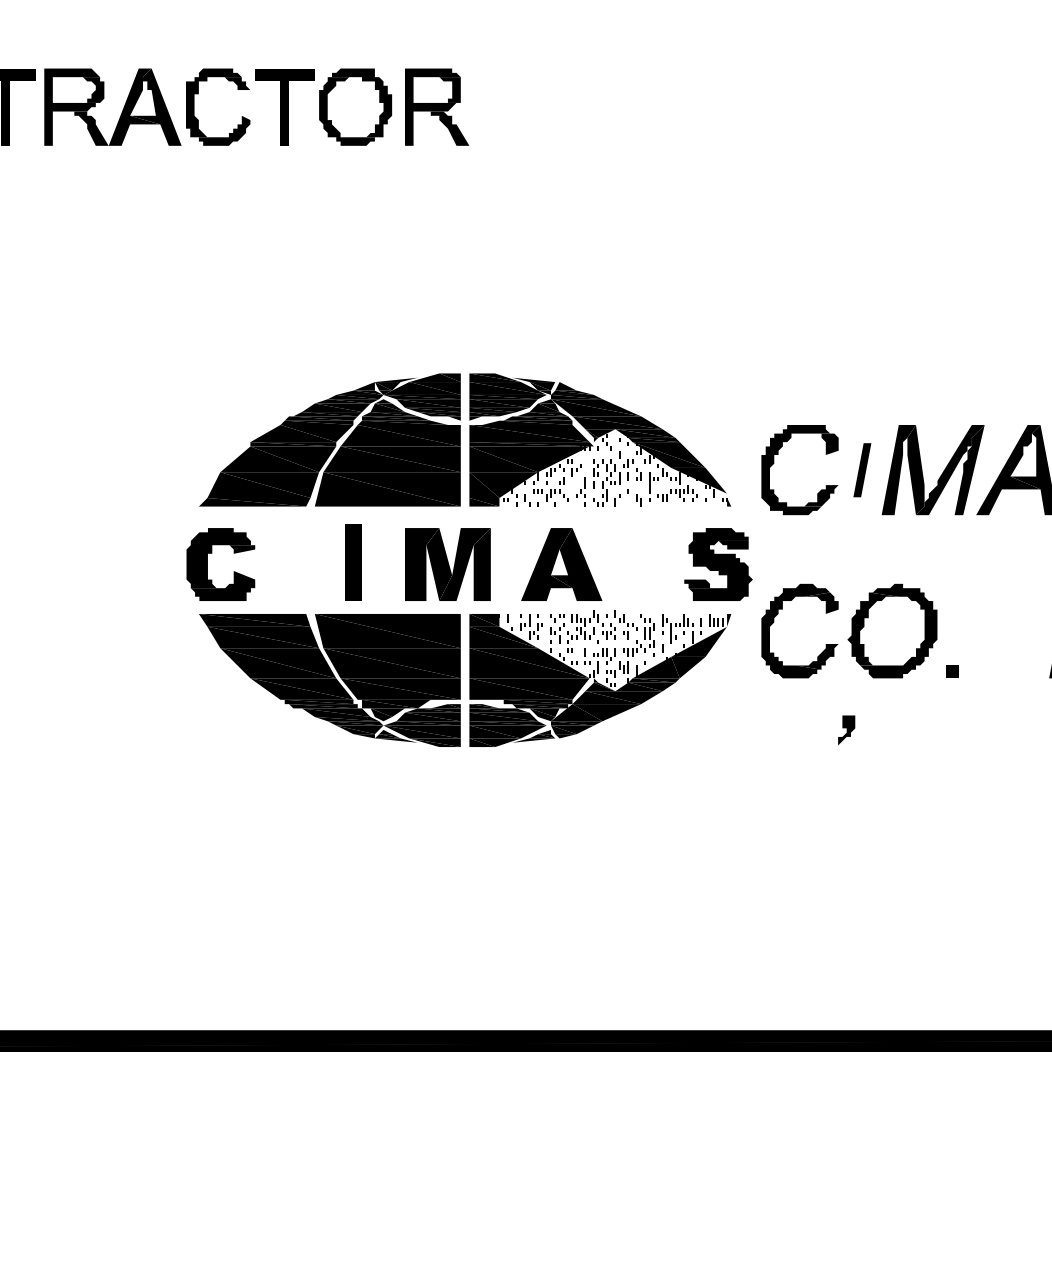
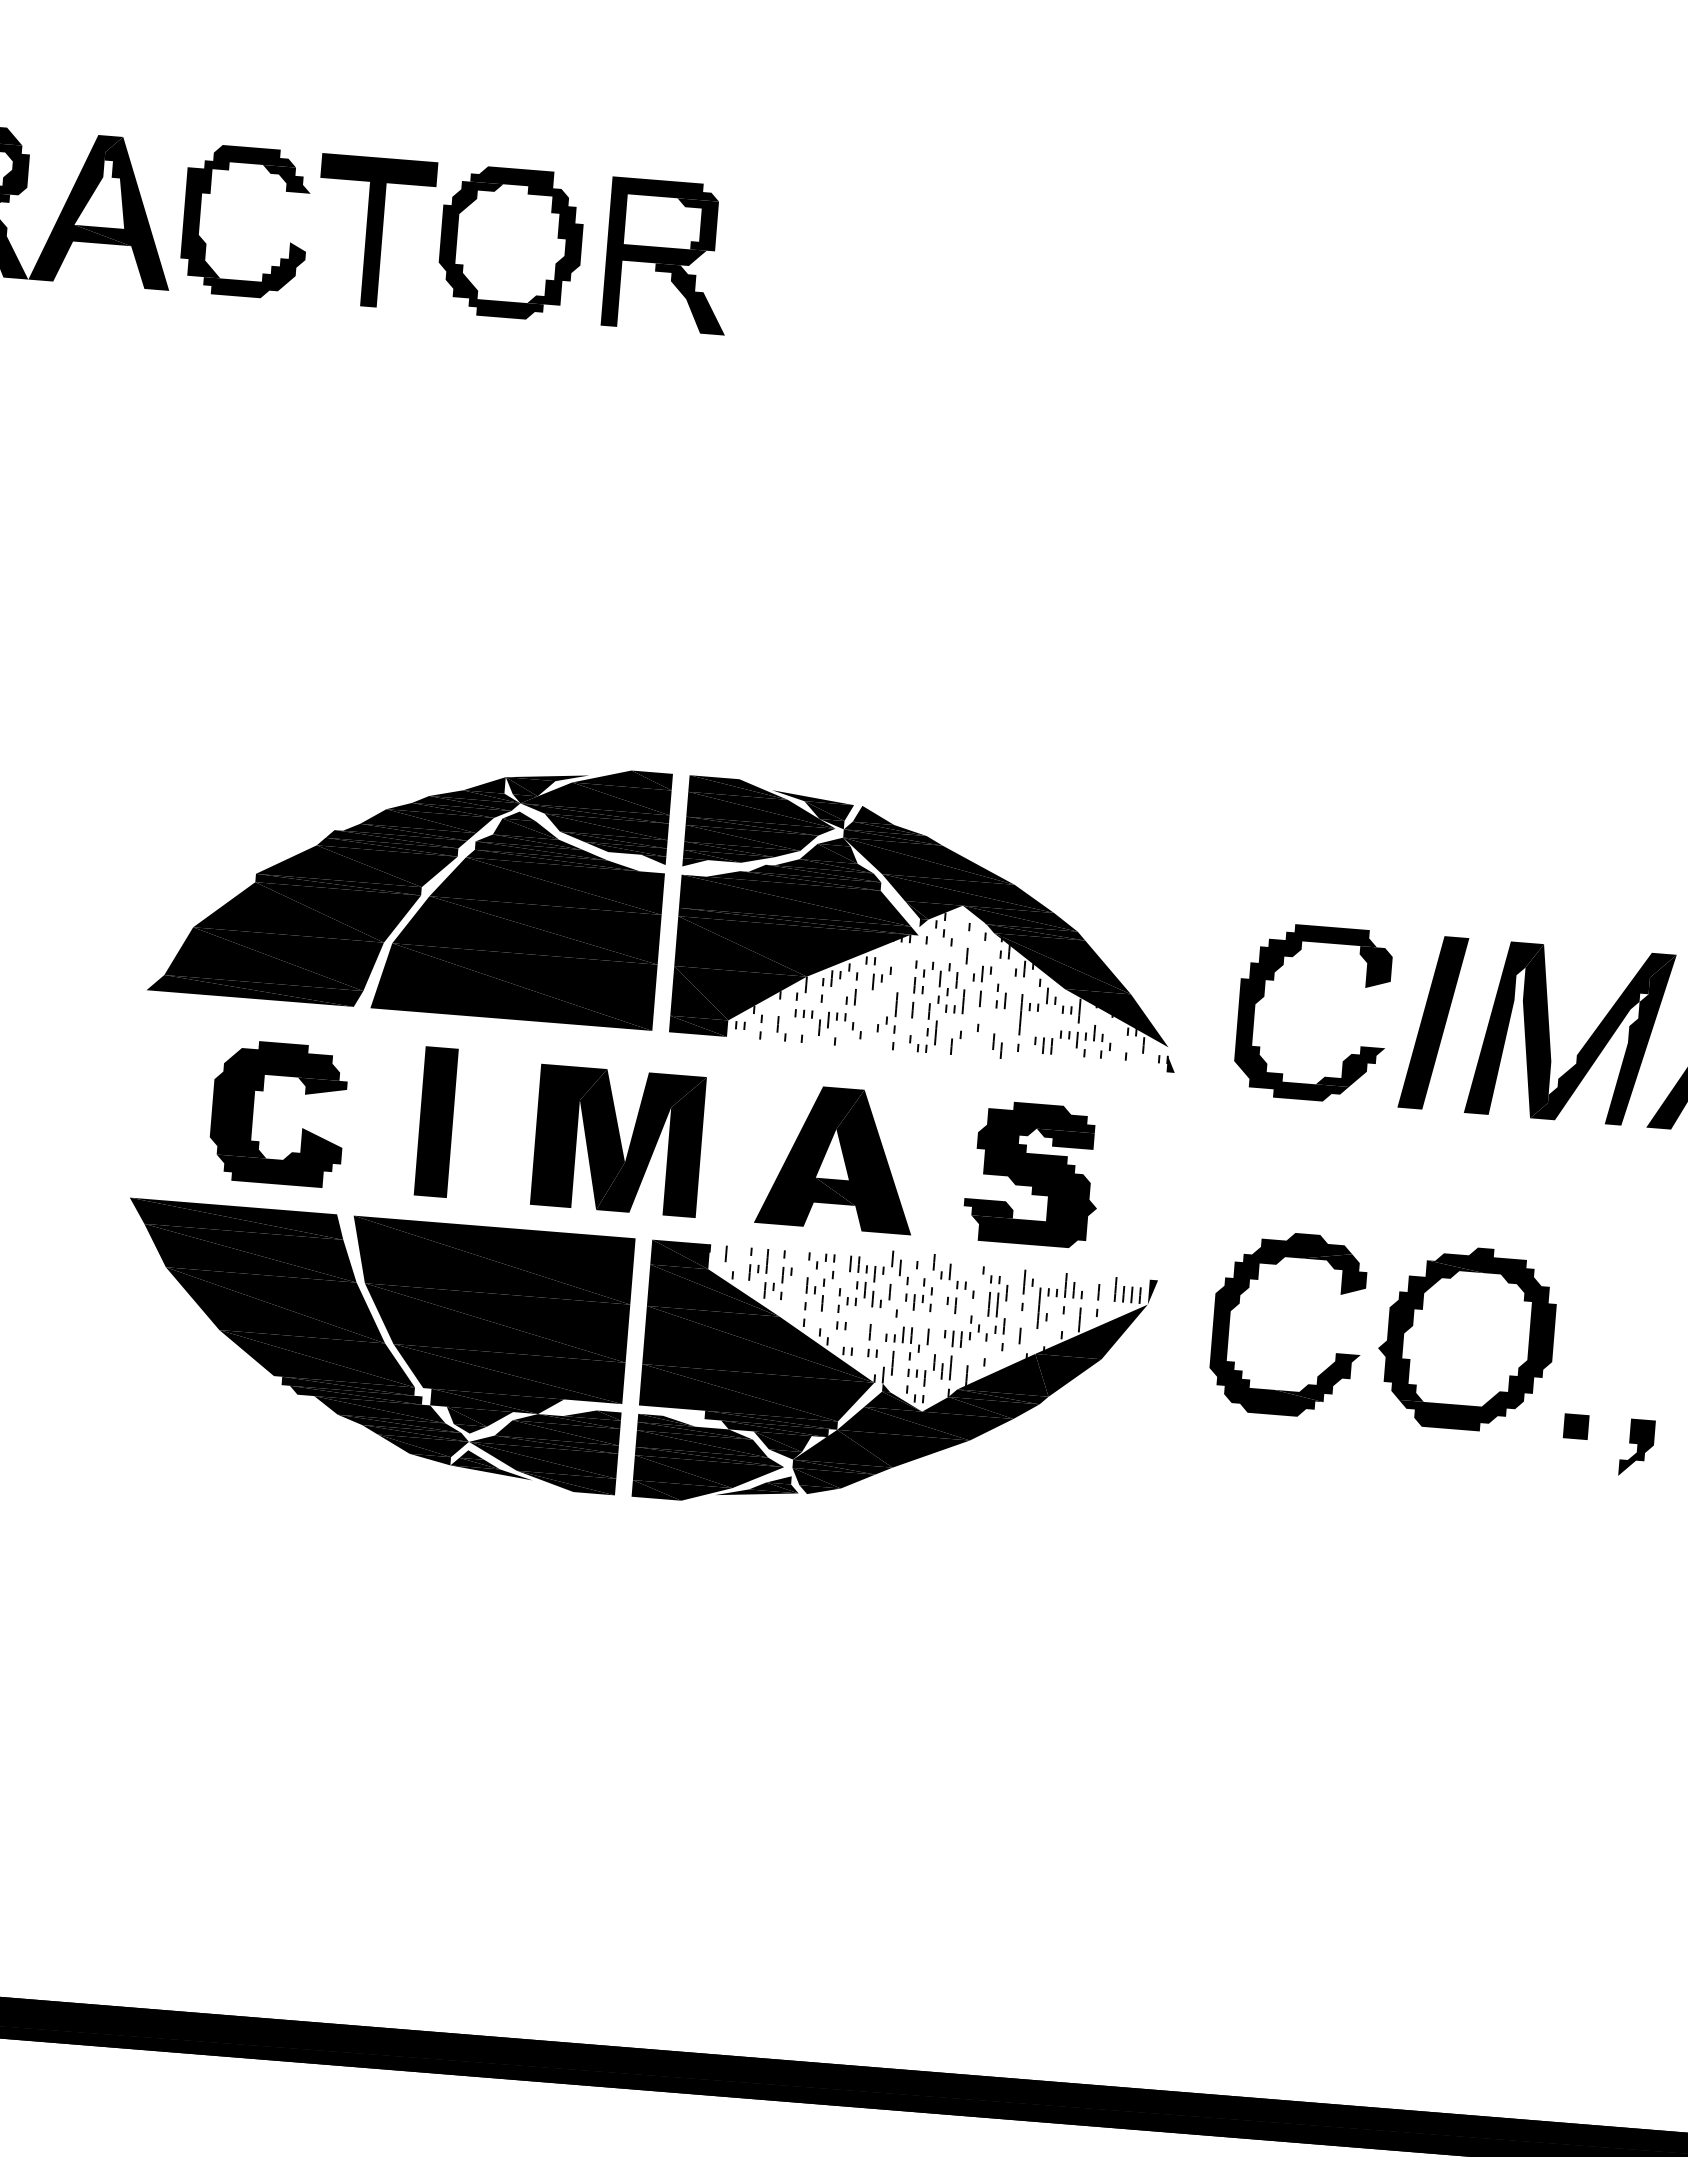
part: (862, 470) -> (1433, 1023), size x1.67
part: (207, 564) -> (252, 1111), moved
part: (718, 564) -> (1032, 1174), moved
part: (846, 730) -> (1636, 1448), moved

